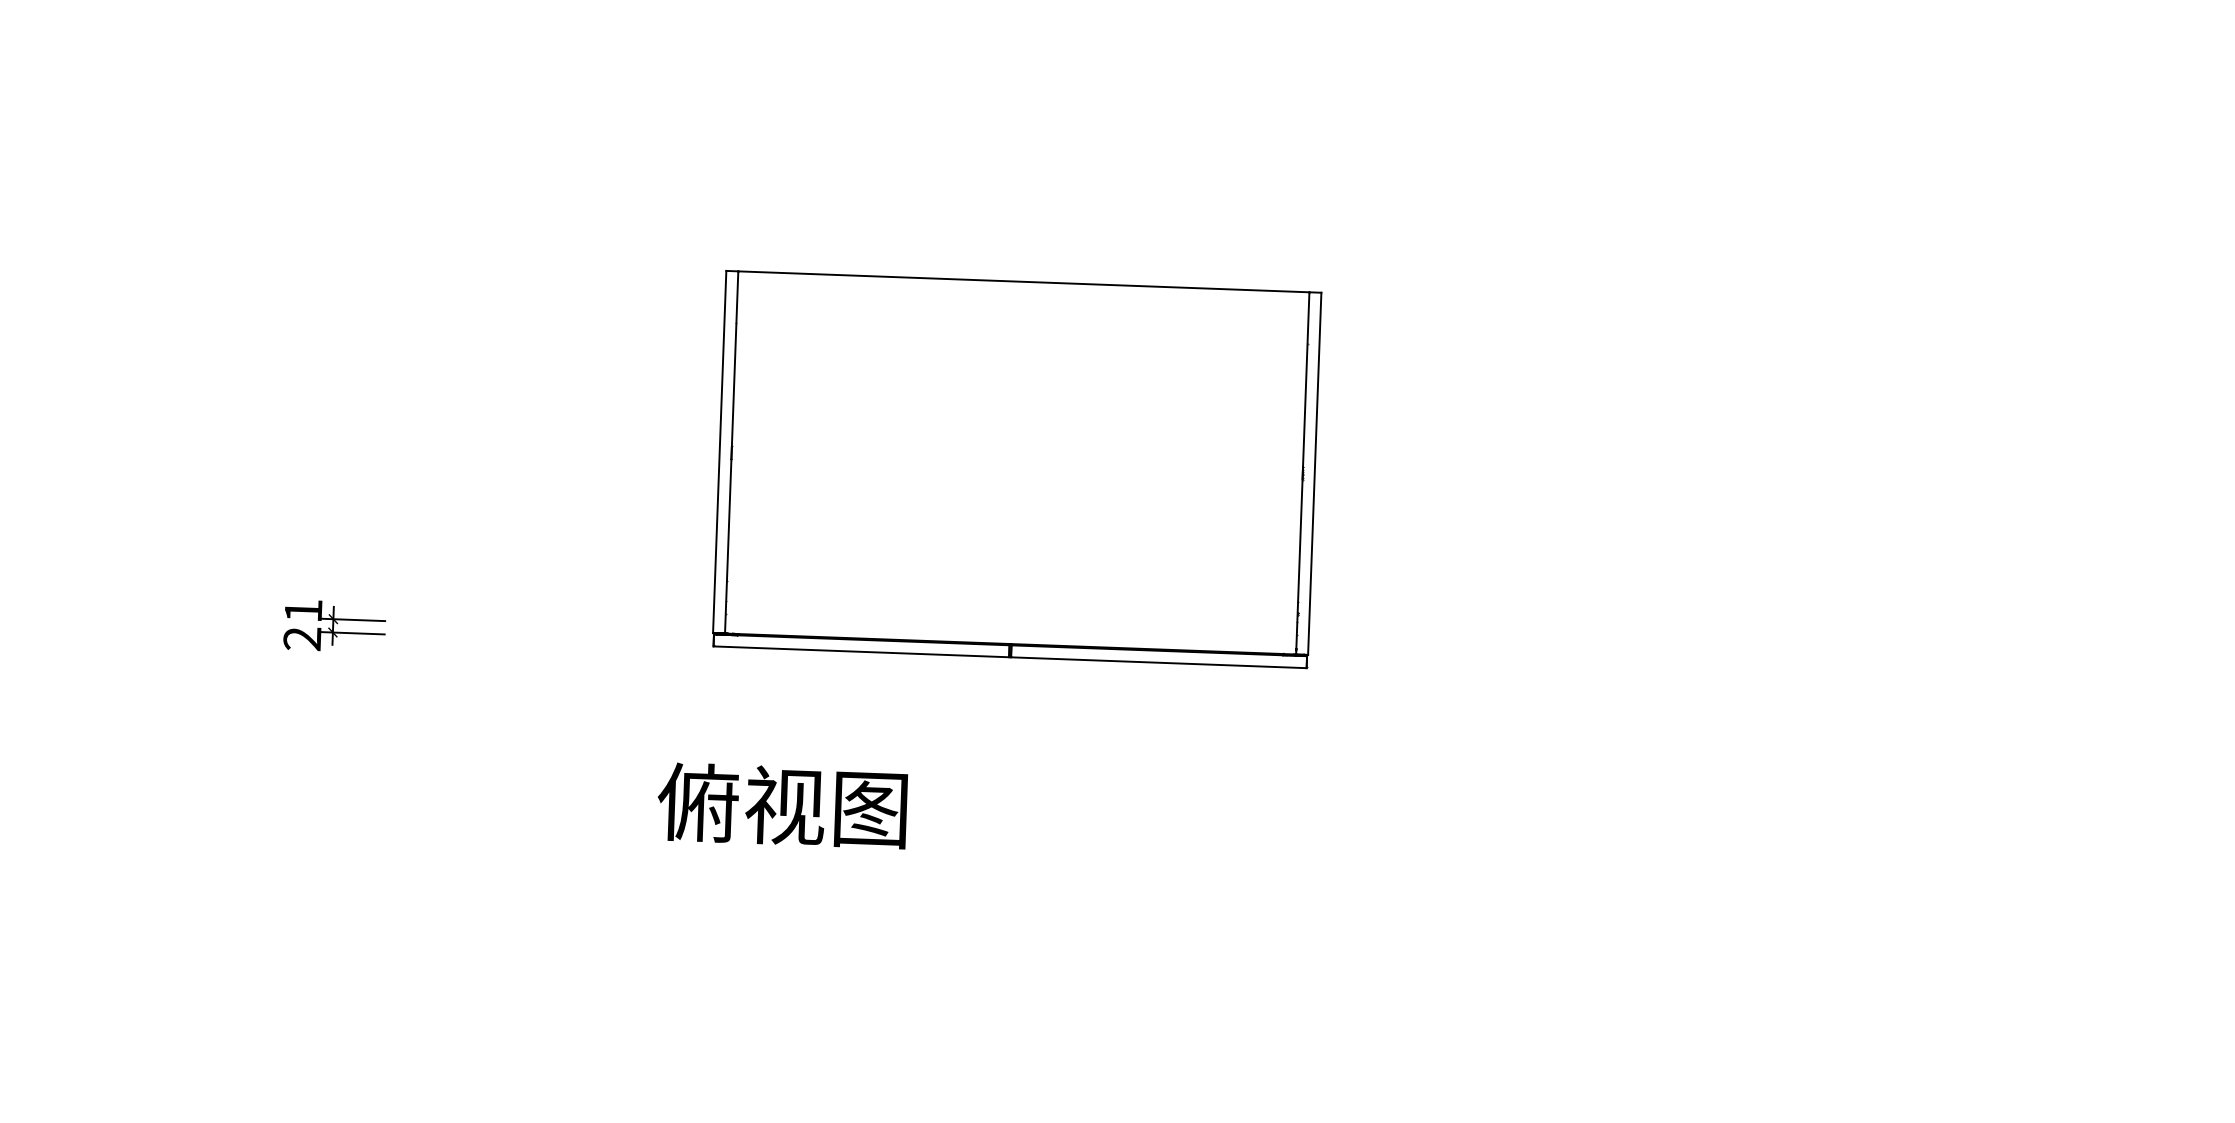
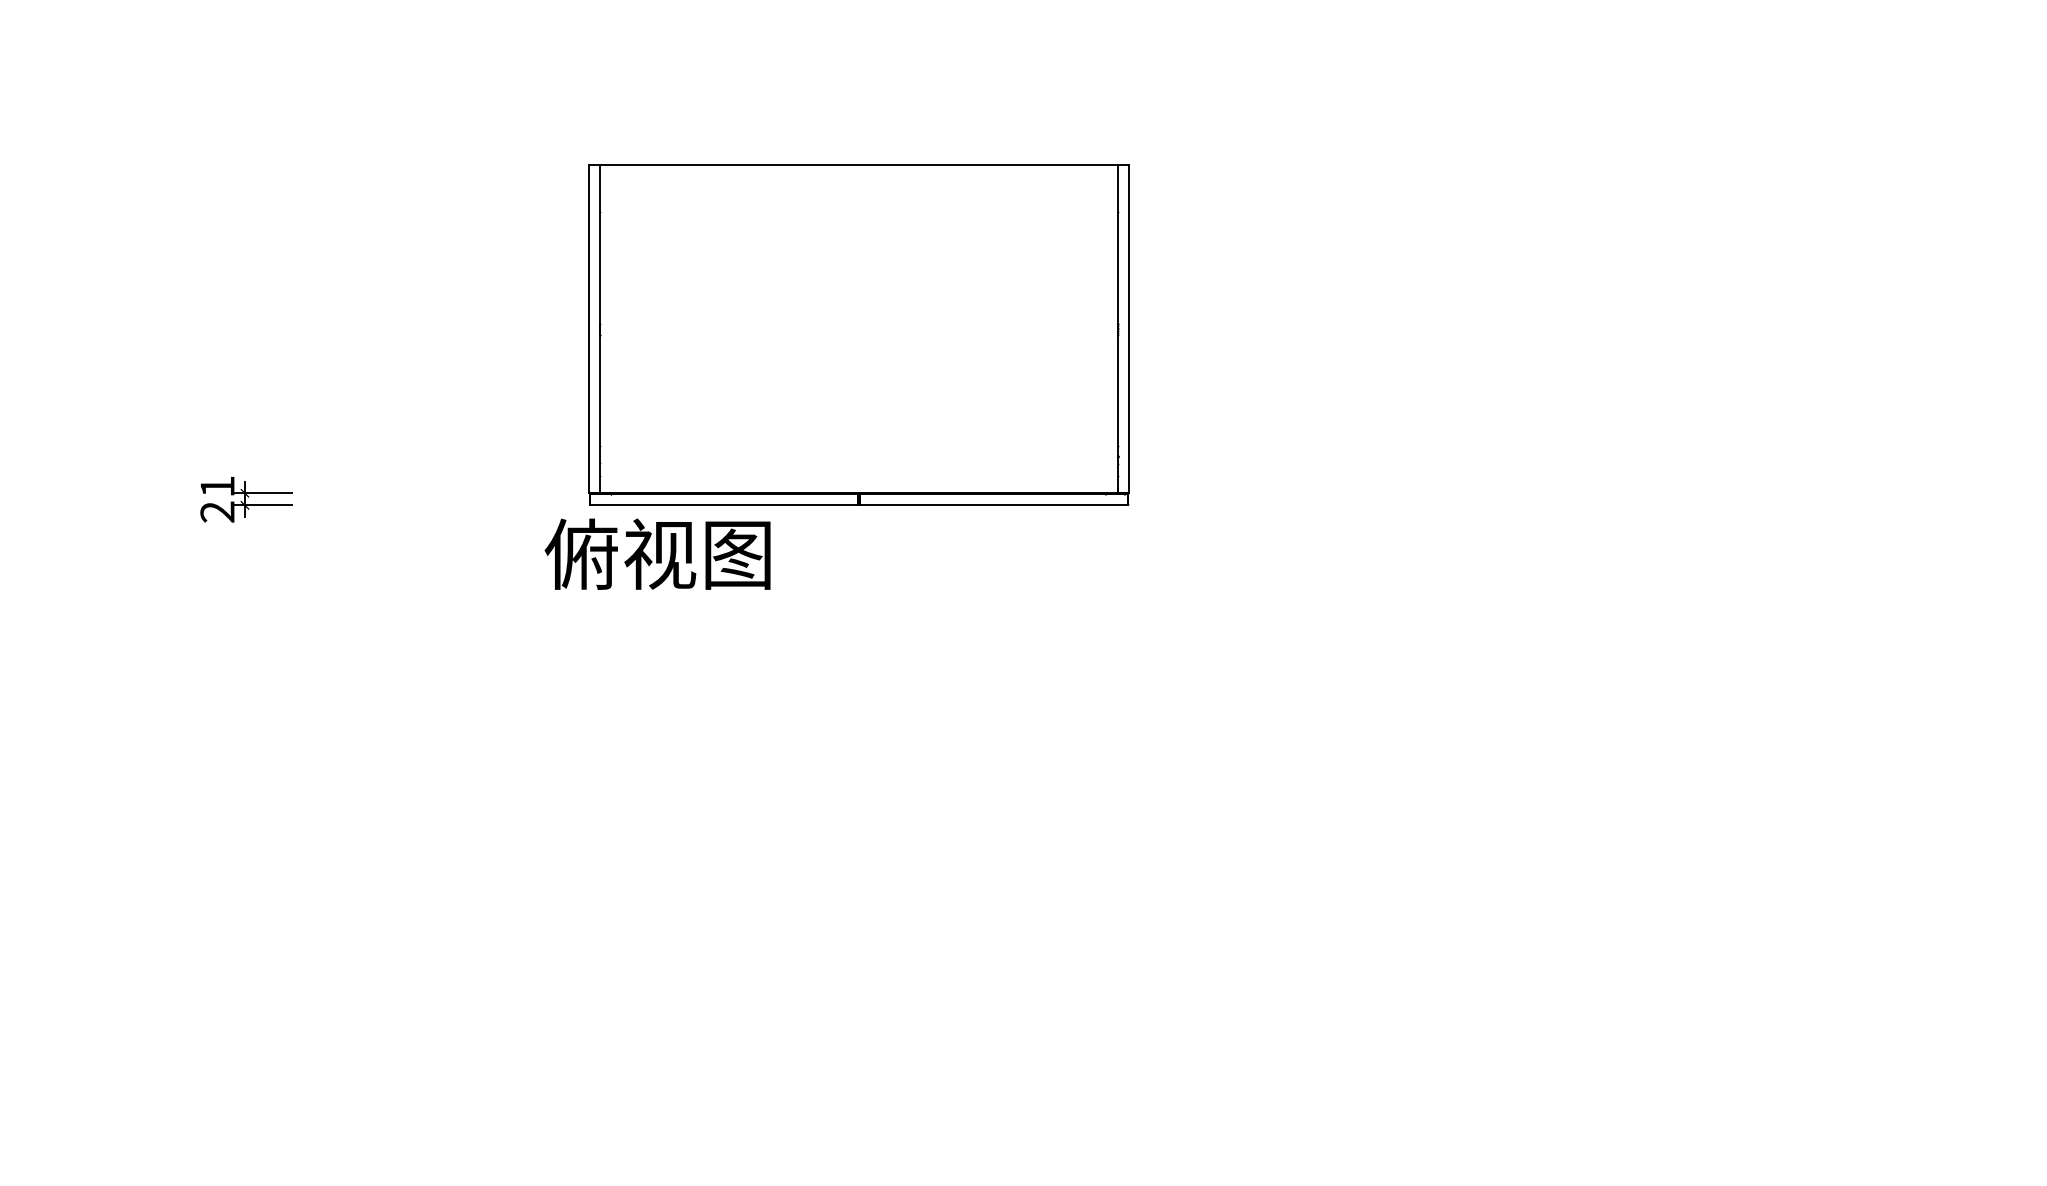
text: (782, 804) -> (657, 553), moved

